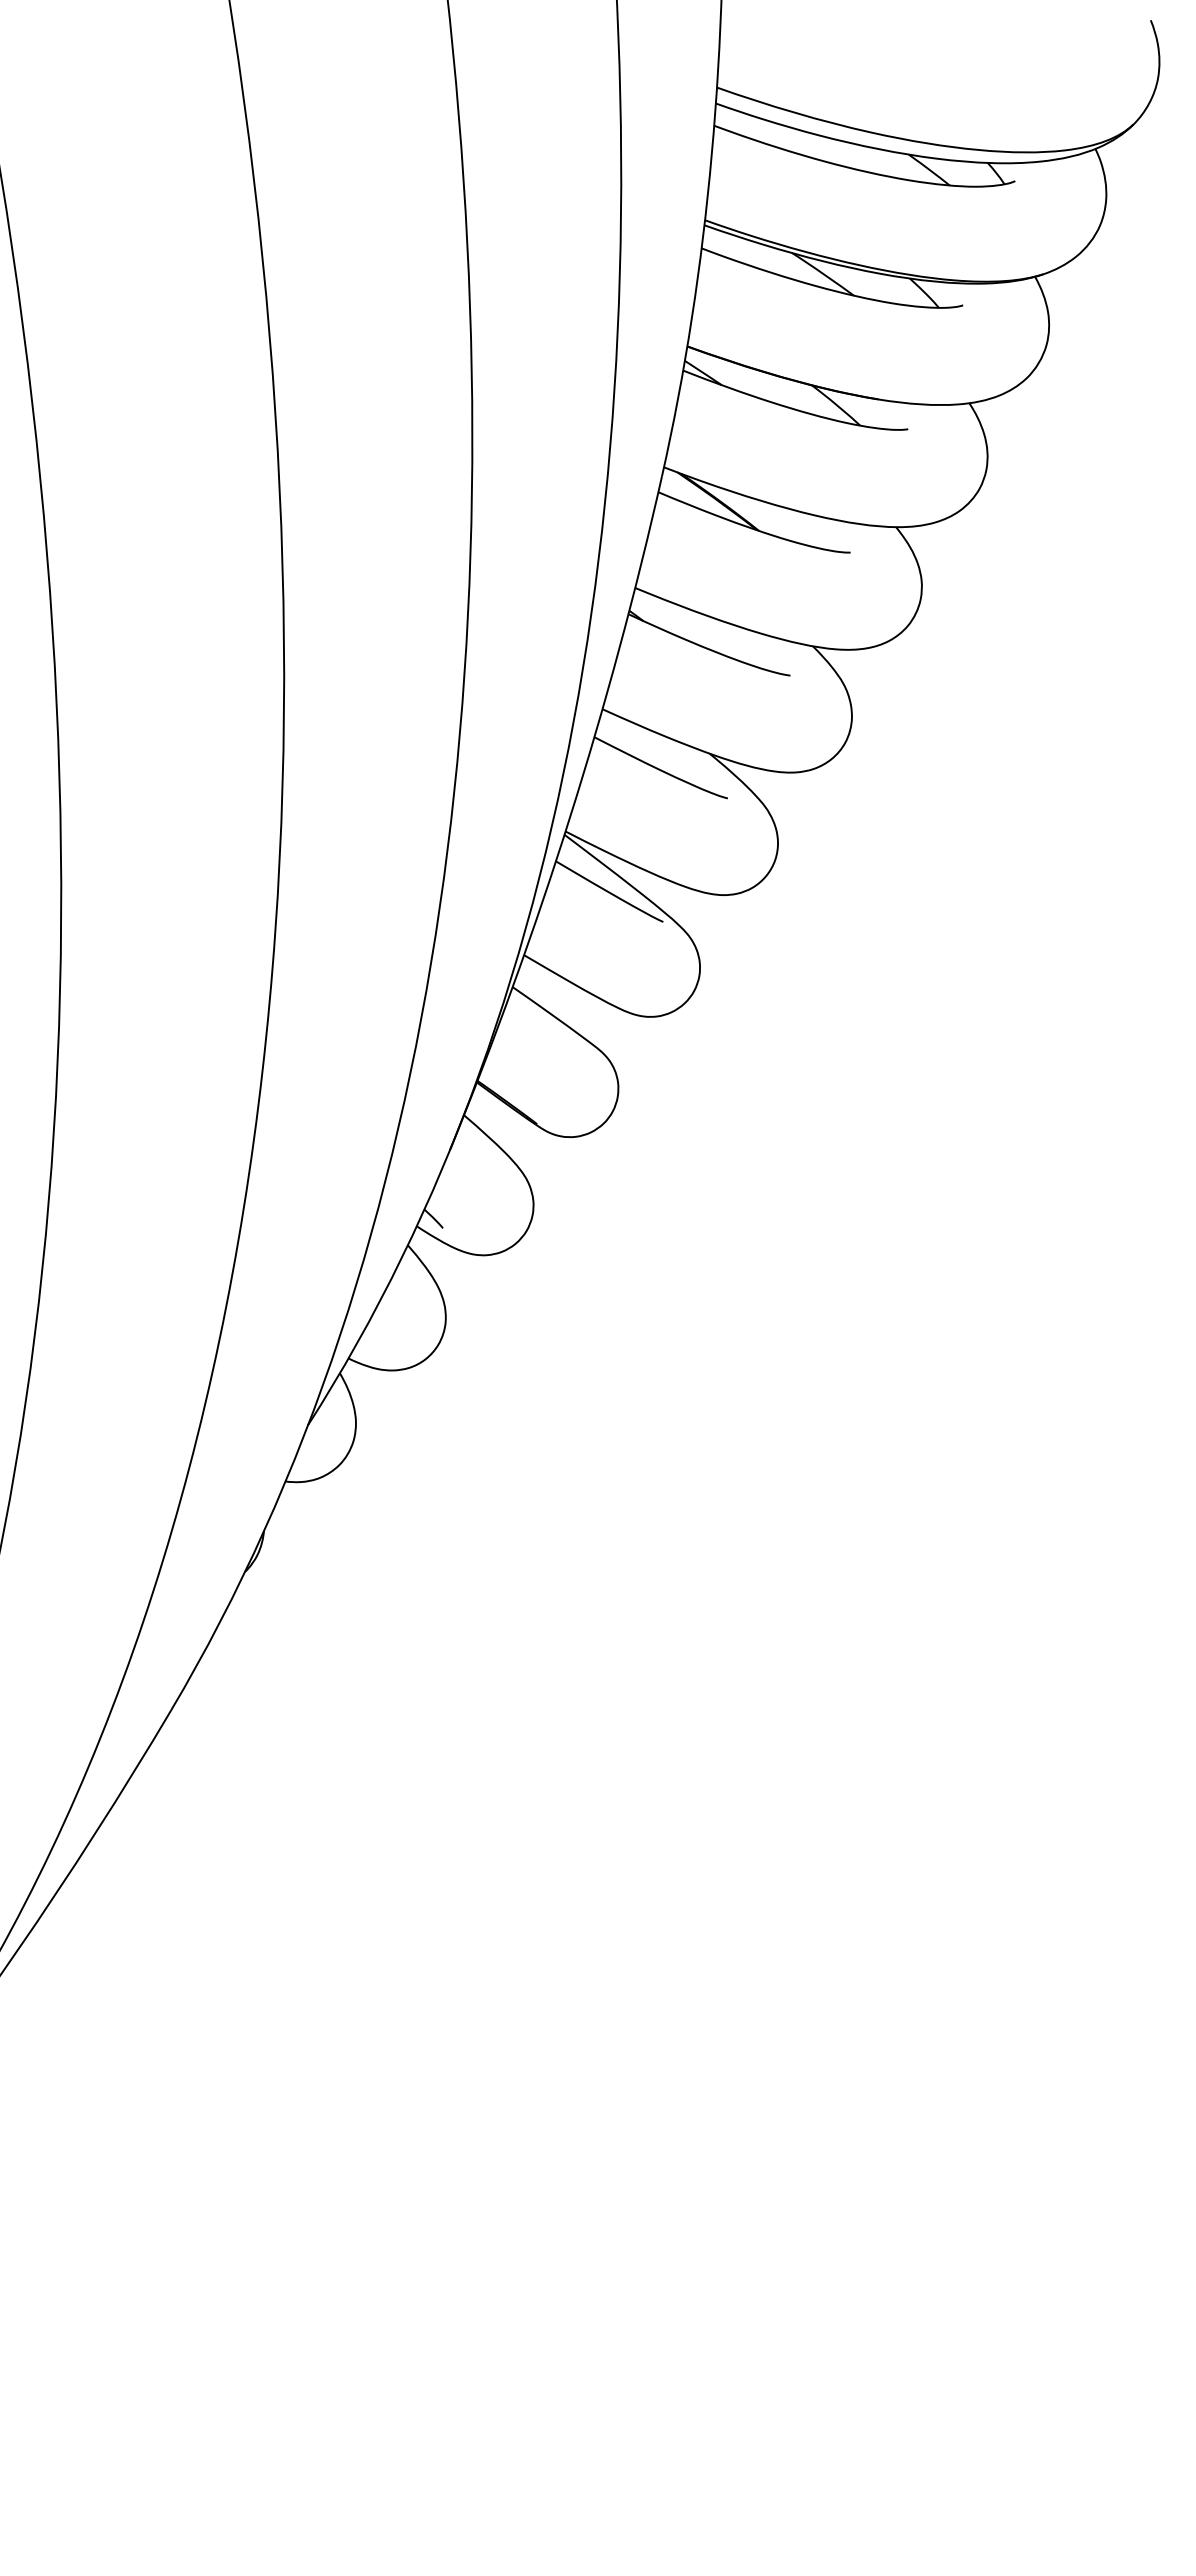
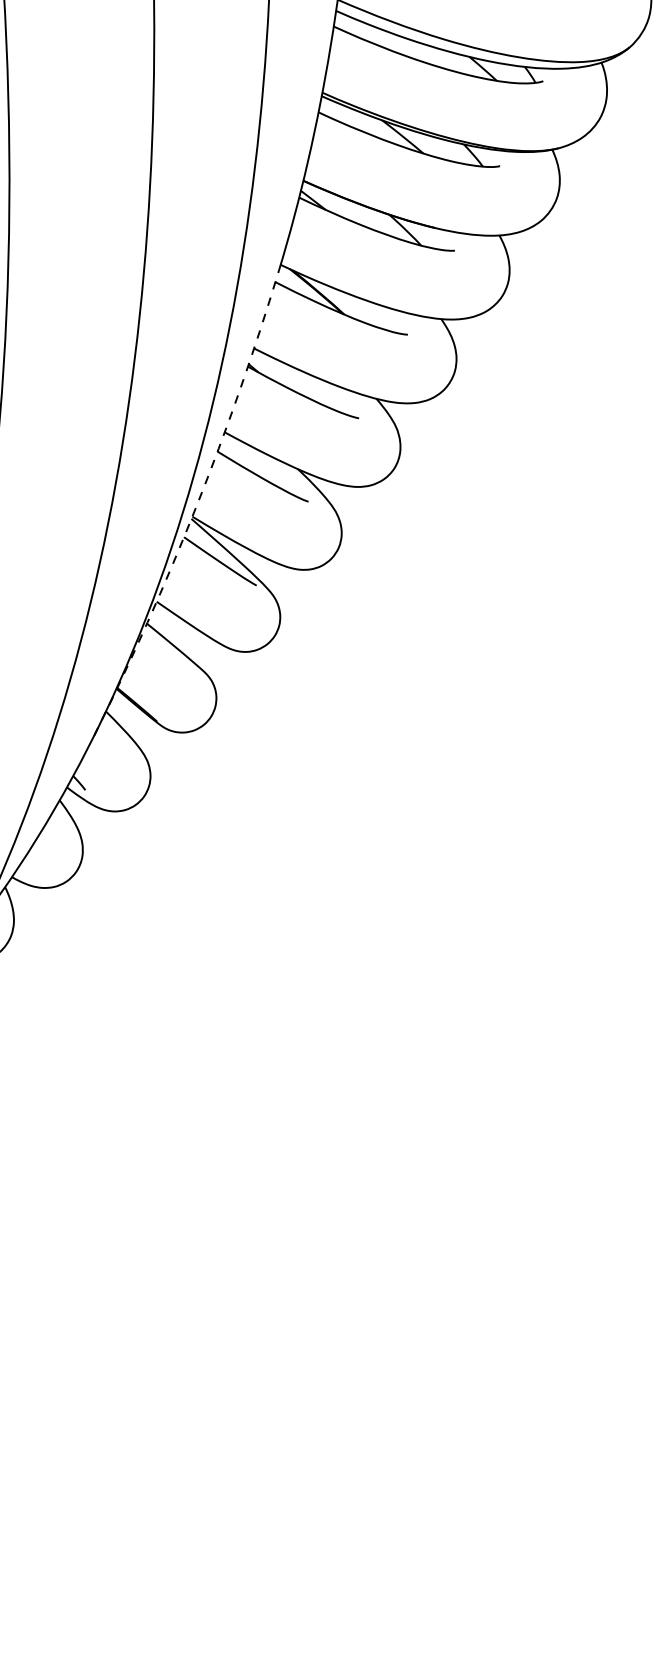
arc: (569, 817) -> (195, 507), solid -> dashed

